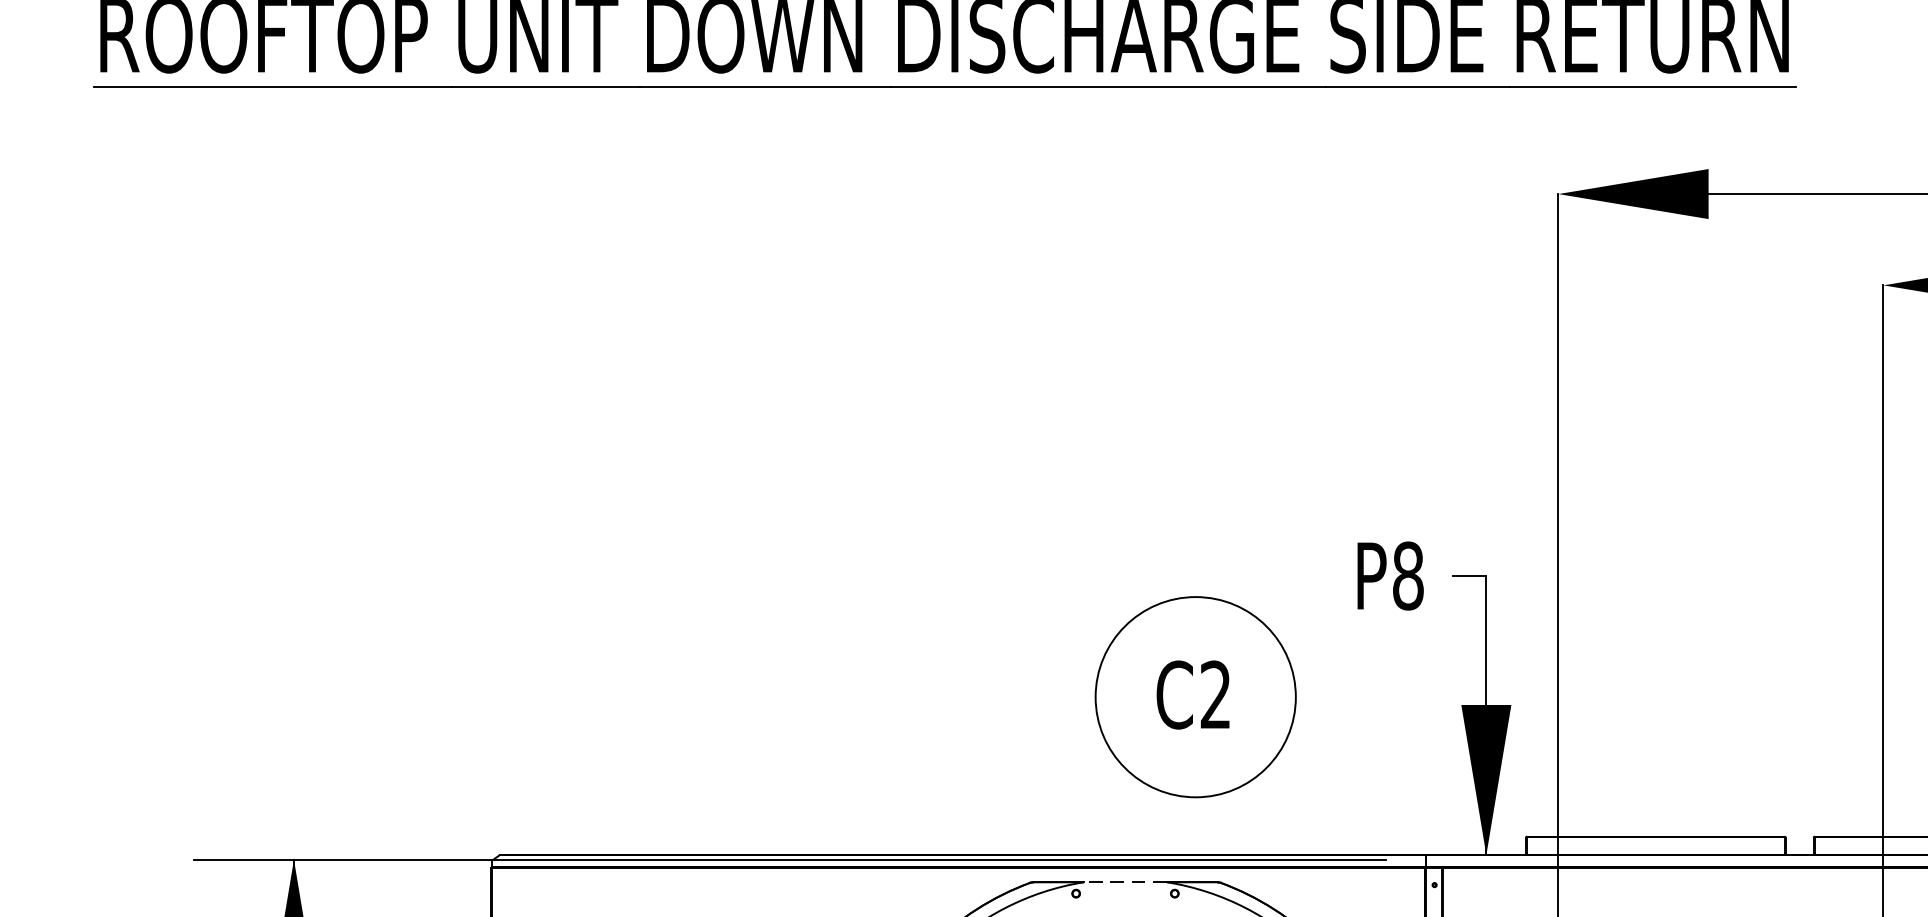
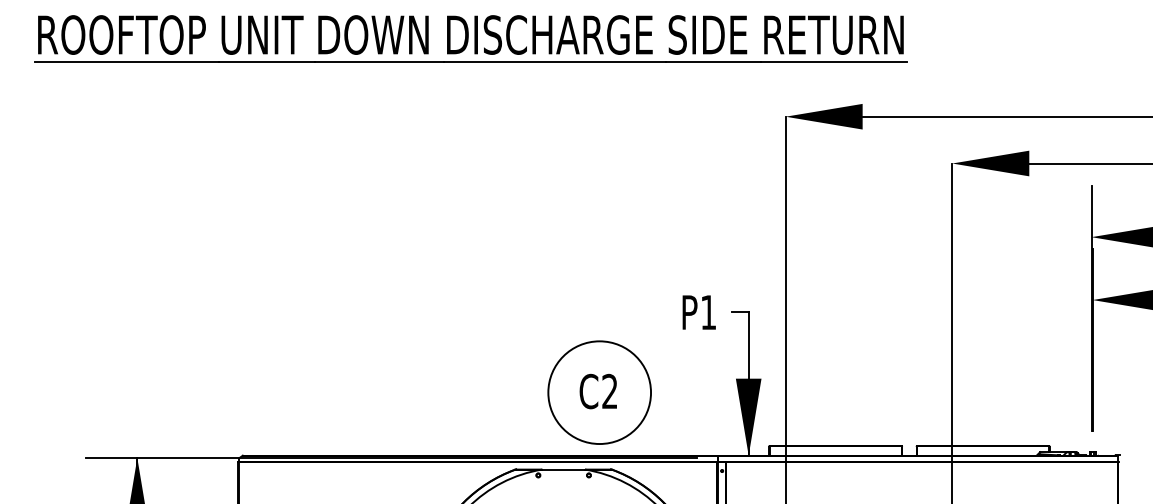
text: (1407, 575) -> (708, 312), P8 -> P1
part: (1195, 696) -> (599, 392), moved
line: (1125, 882) -> (563, 469), dashed -> solid

